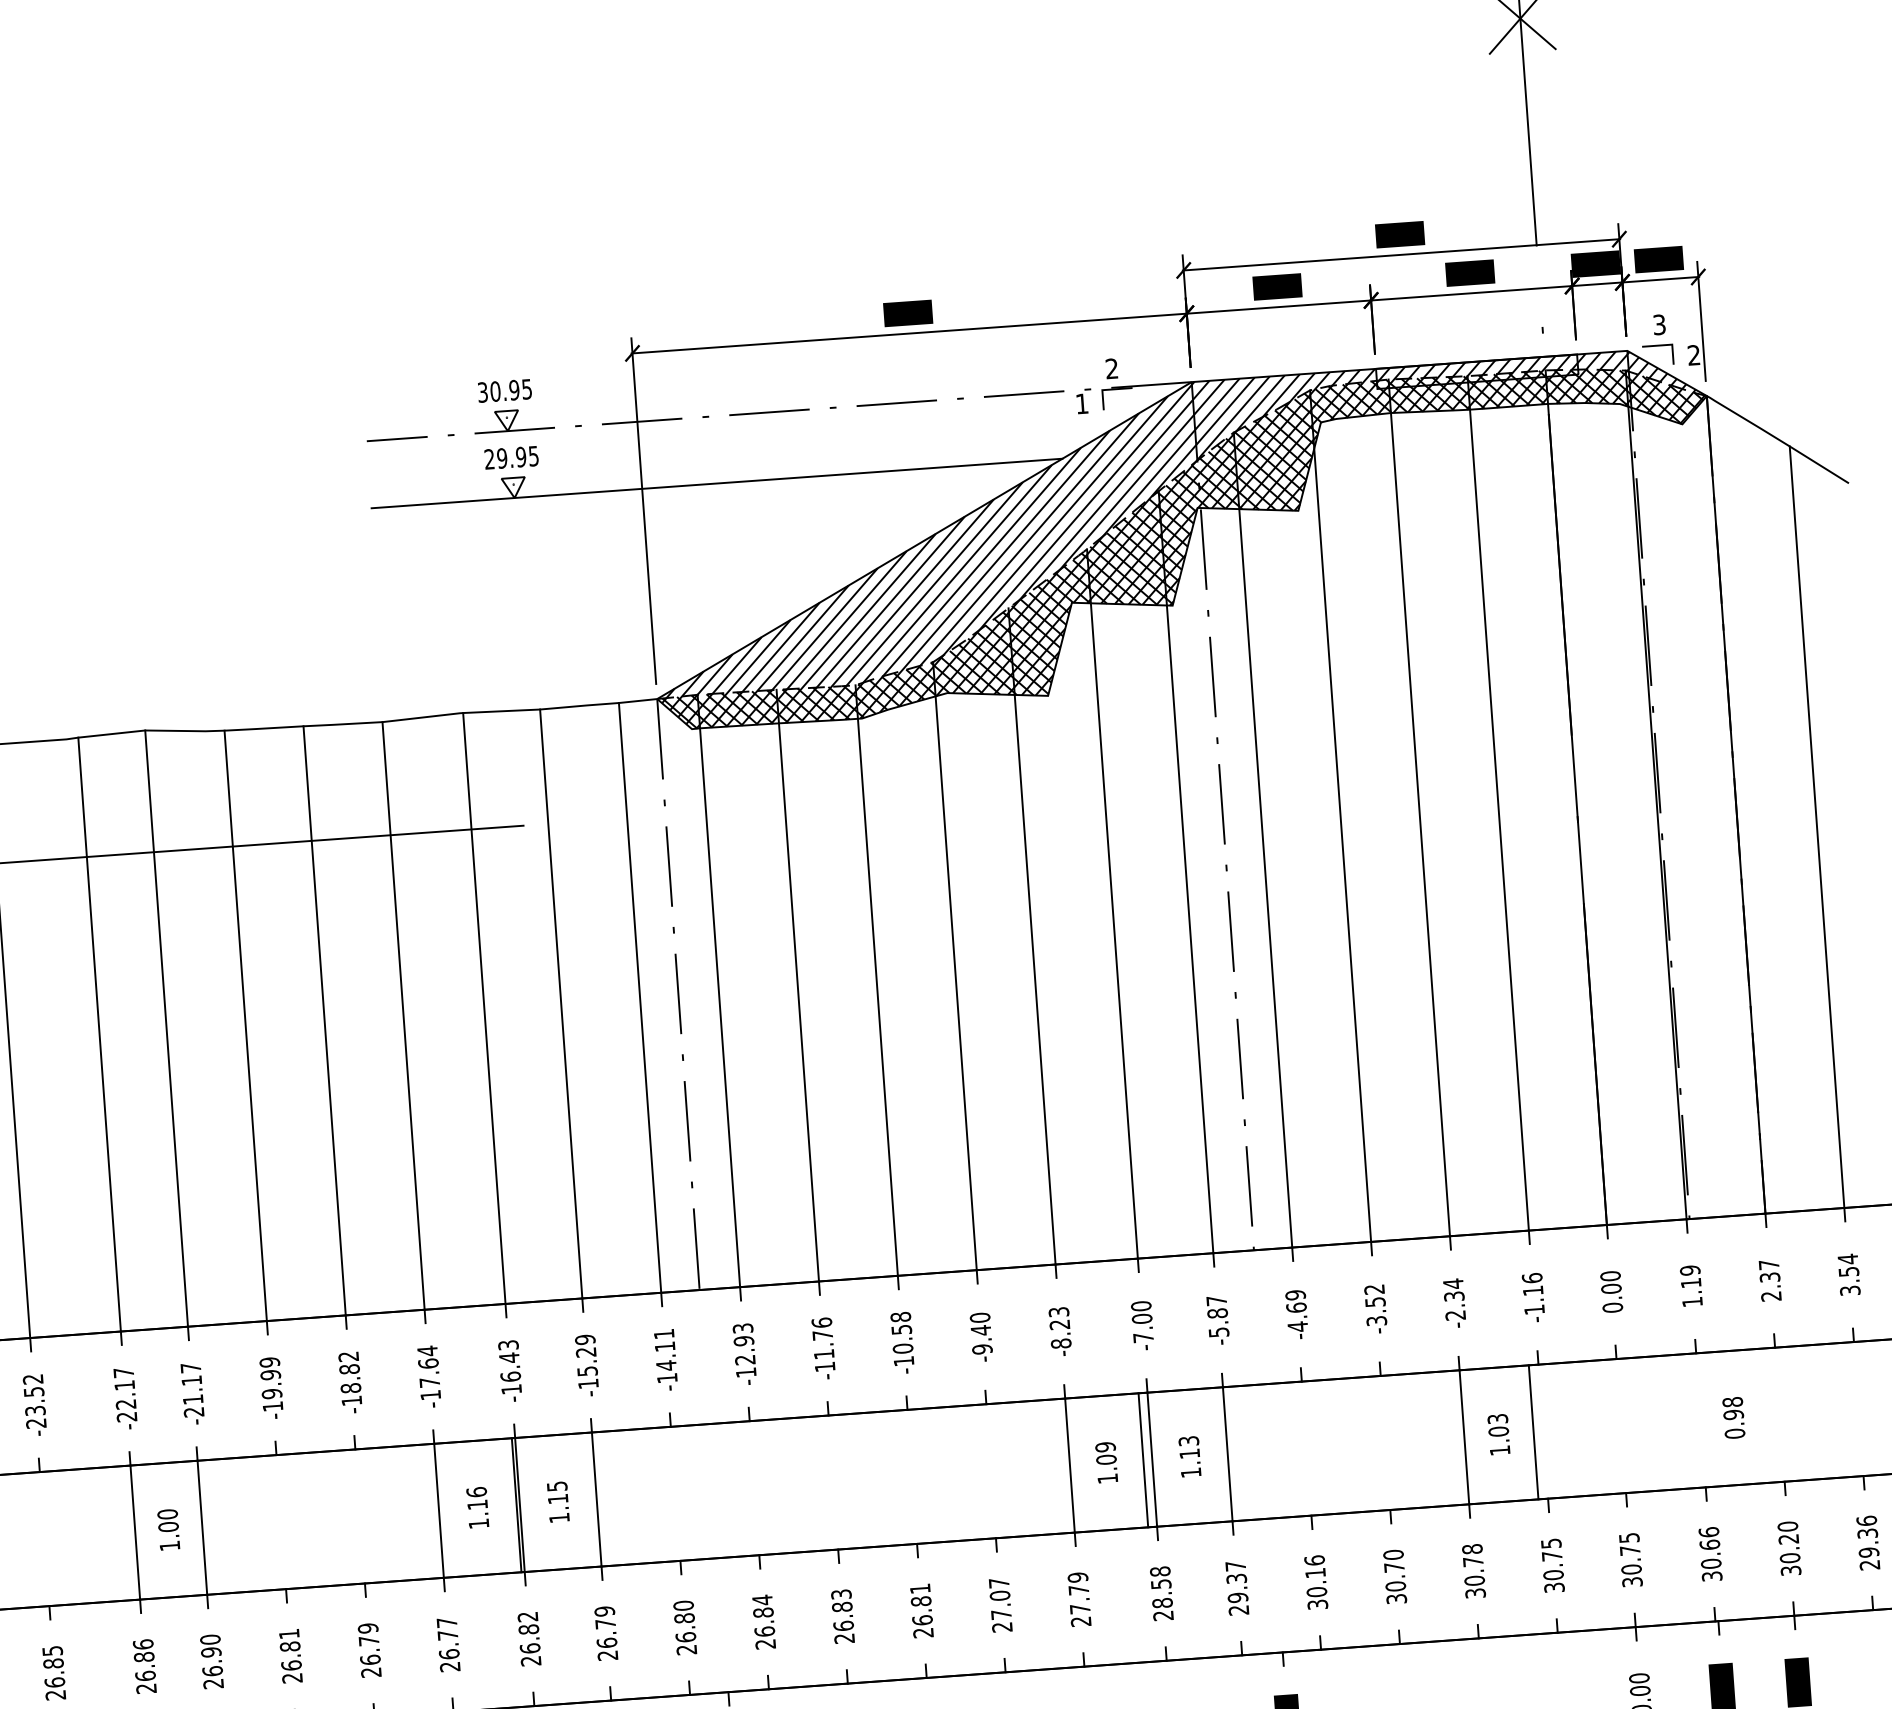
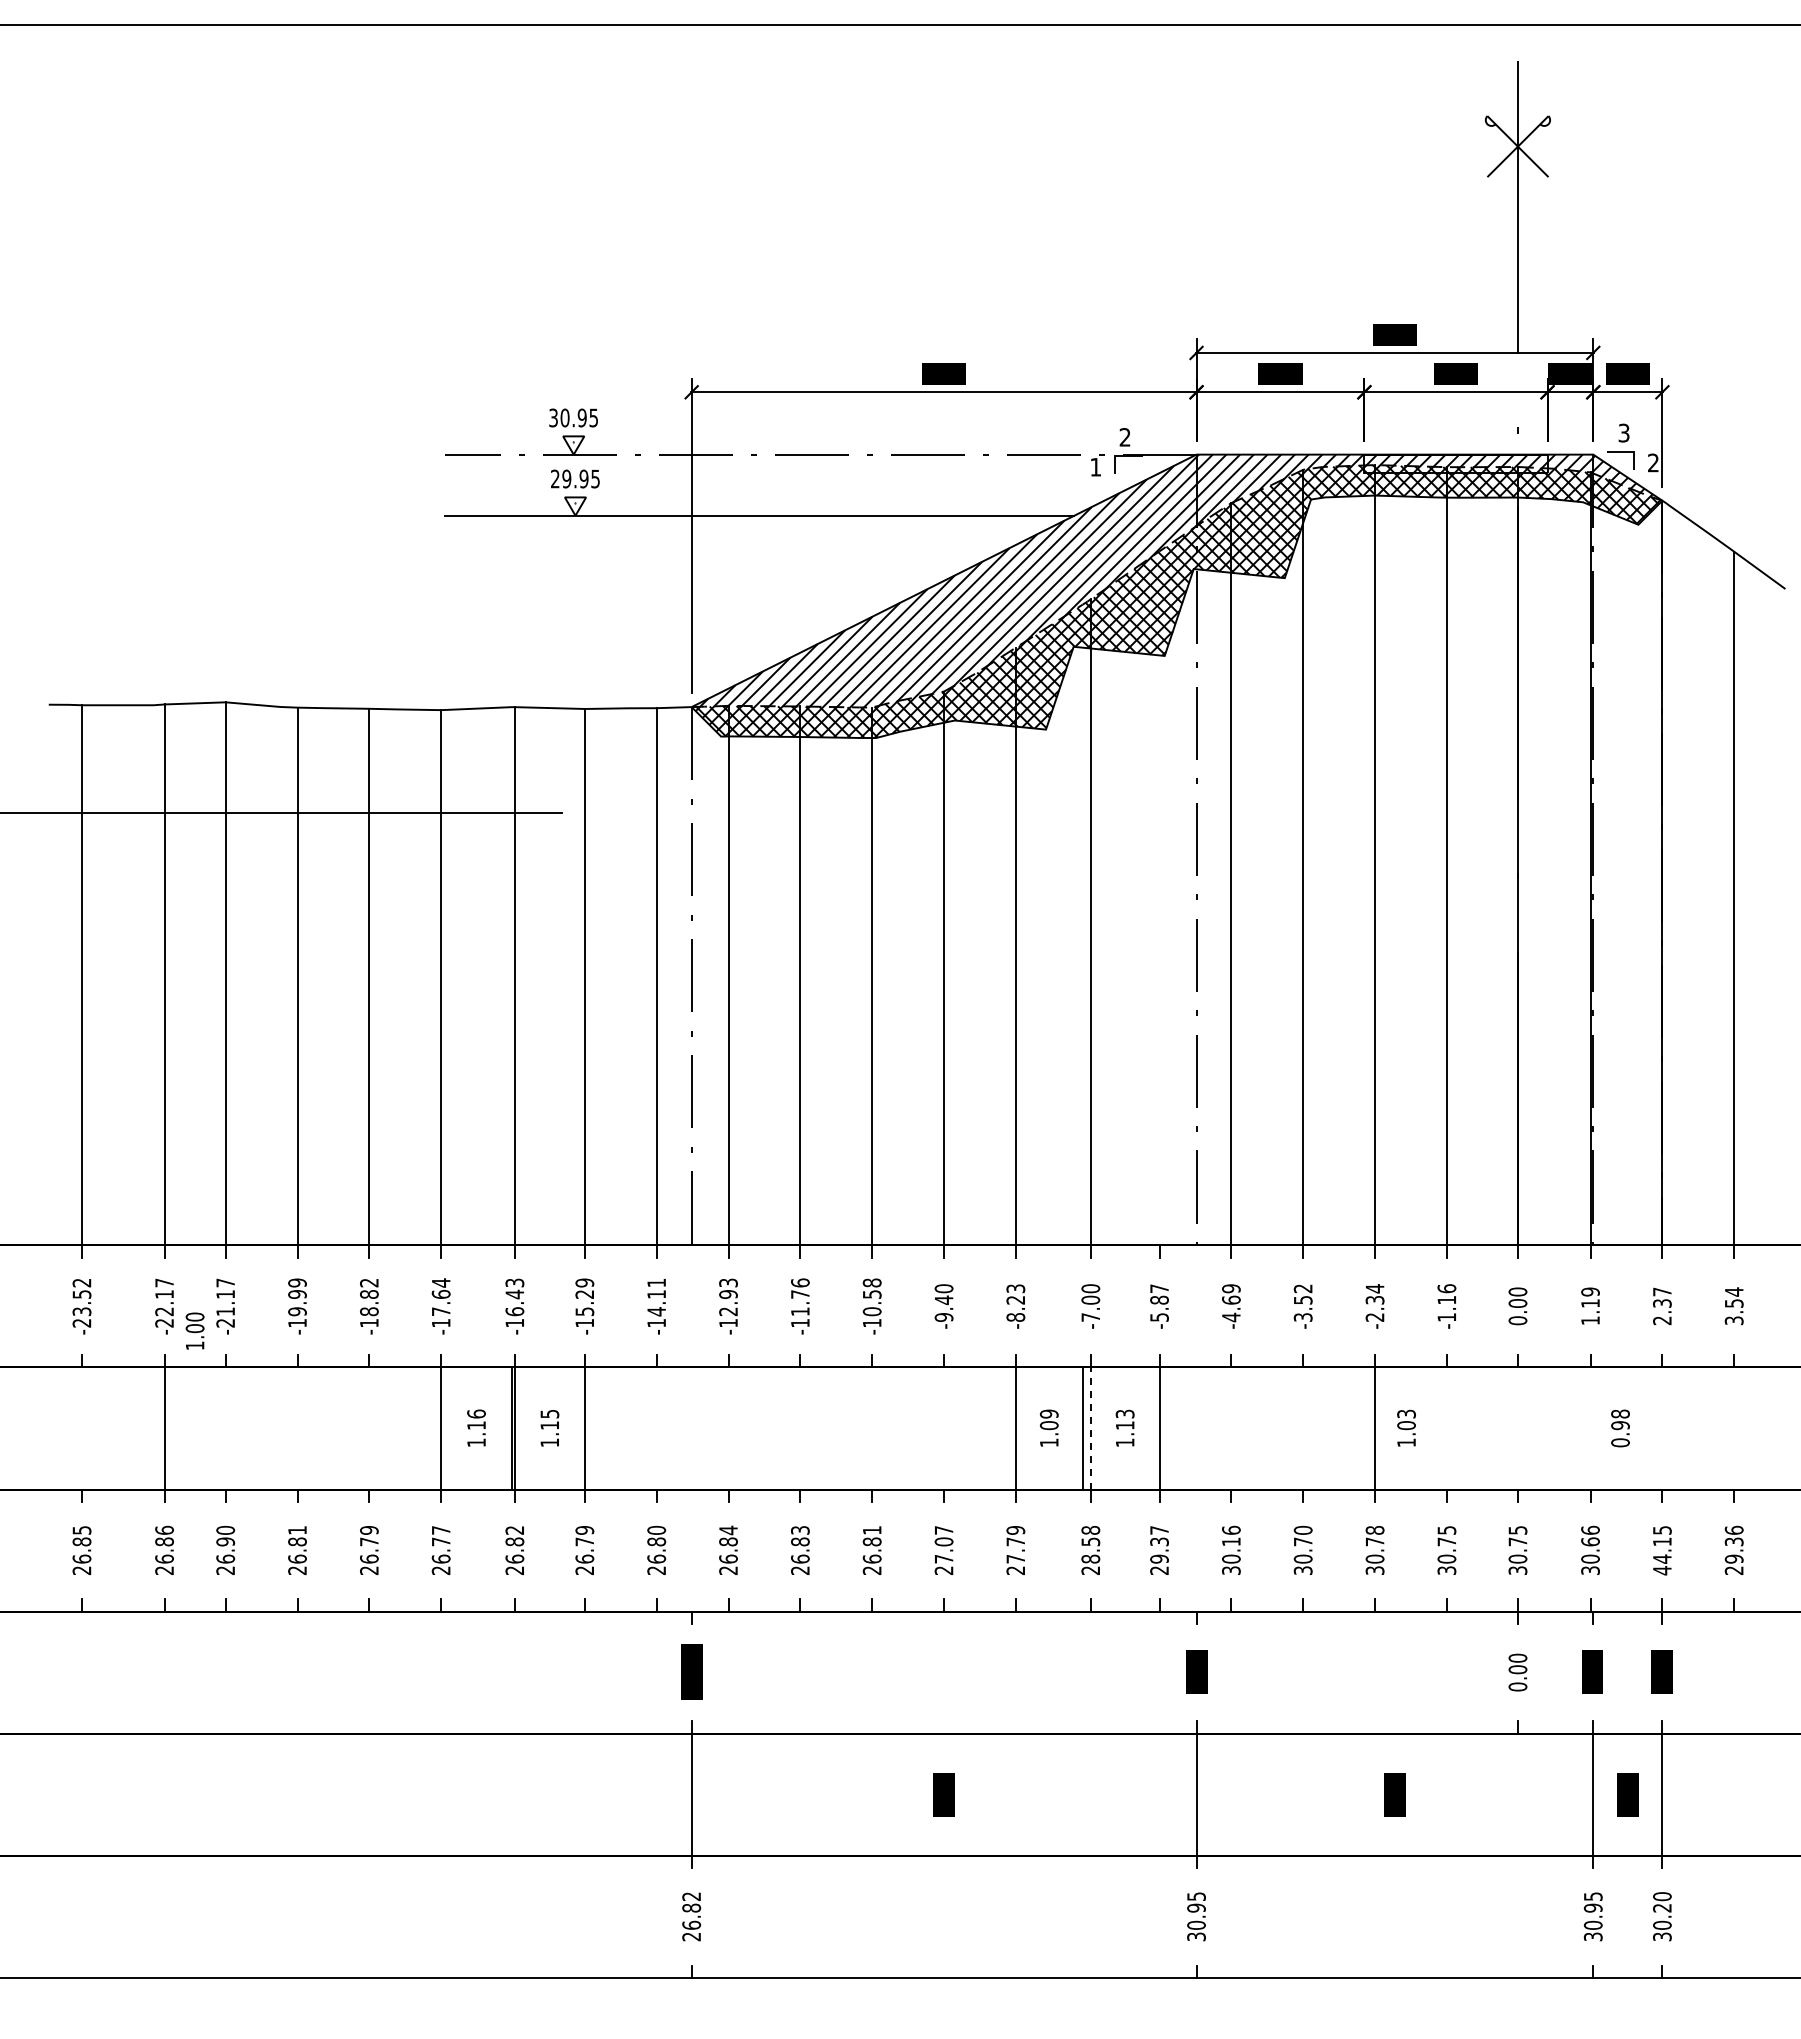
line: (1185, 872) -> (1159, 898), removed
line: (1534, 1432) -> (1438, 1428), removed
line: (1151, 1458) -> (1090, 1427), solid -> dashed
line: (202, 1527) -> (225, 1428), removed
text: (168, 1529) -> (194, 1330), moved
text: (1789, 1548) -> (1662, 1550), 30.20 -> 44.15

